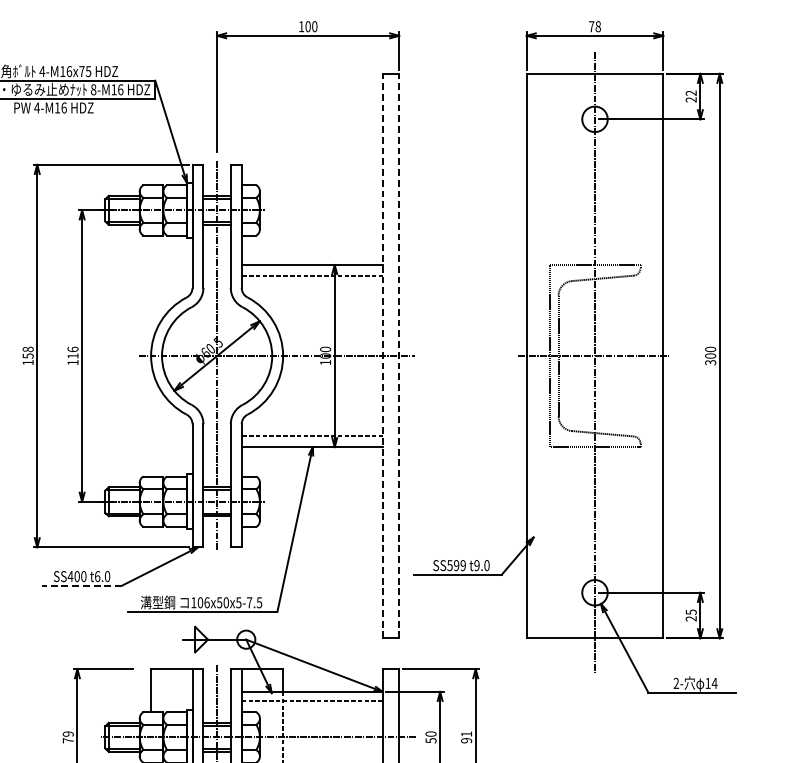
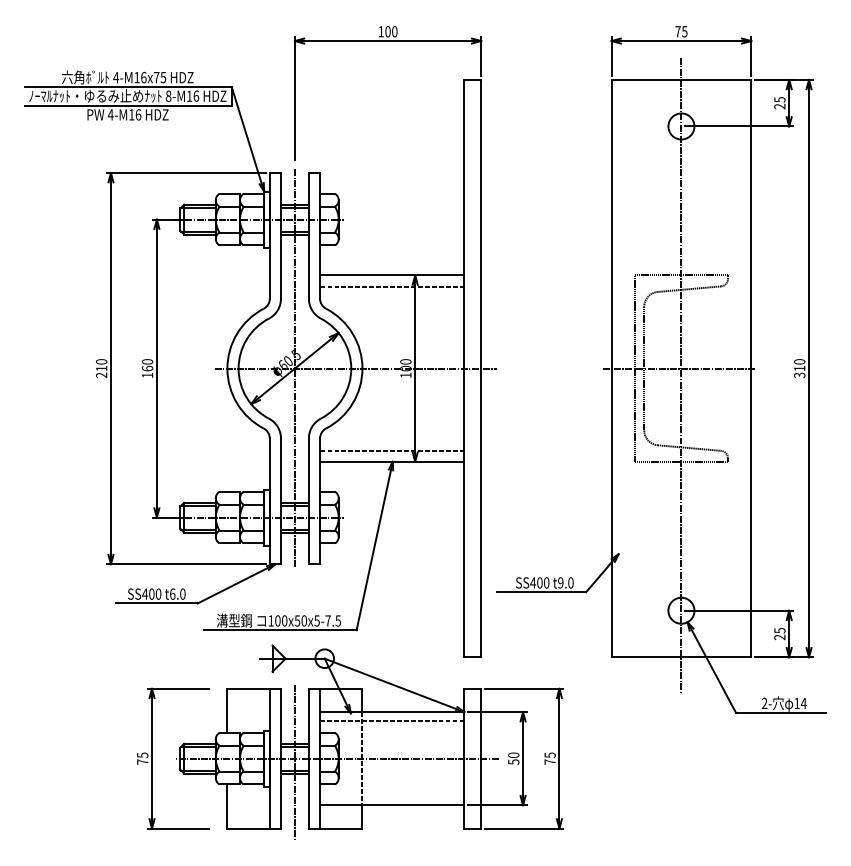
text: (598, 26) -> (684, 31), 78 -> 75
text: (690, 92) -> (779, 99), 22 -> 25
text: (72, 353) -> (147, 365), 116 -> 160
text: (28, 355) -> (101, 368), 158 -> 210
line: (382, 355) -> (464, 368), dashed -> solid
line: (399, 355) -> (481, 368), dashed -> solid
text: (710, 355) -> (799, 368), 300 -> 310
text: (456, 565) -> (539, 582), SS599 -> SS400
line: (81, 585) -> (156, 603), dashed -> solid
text: (206, 602) -> (284, 620), 106x50x5-7.5 -> 100x50x5-7.5
text: (68, 734) -> (142, 755), 79 -> 75
text: (466, 737) -> (549, 758), 91 -> 75

